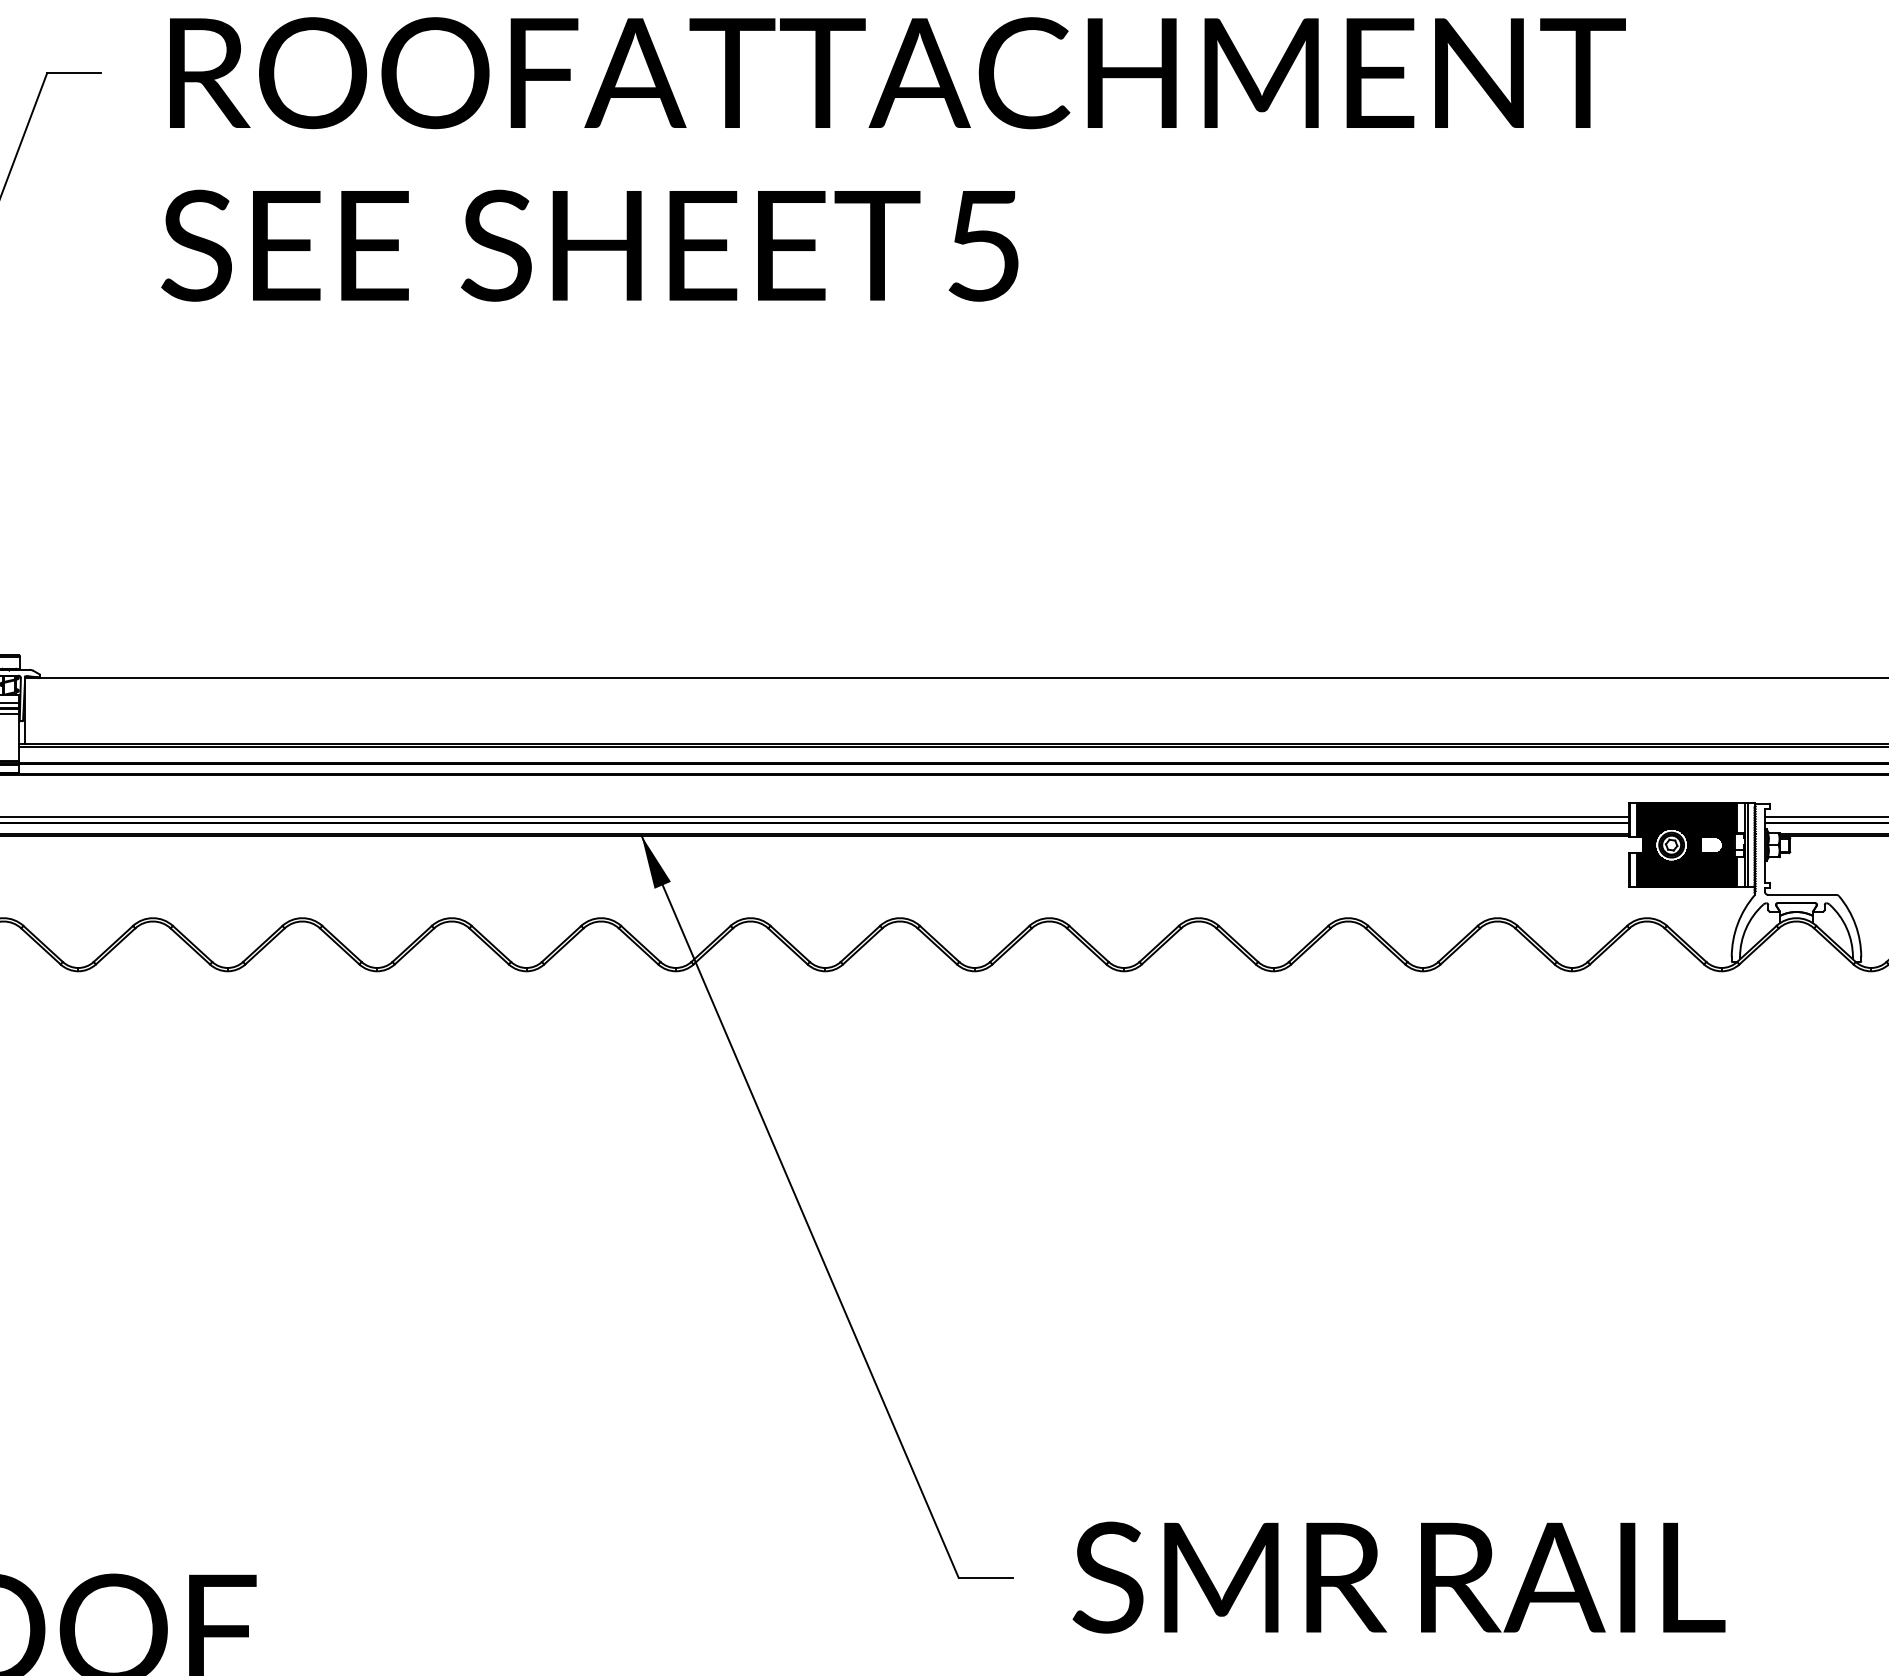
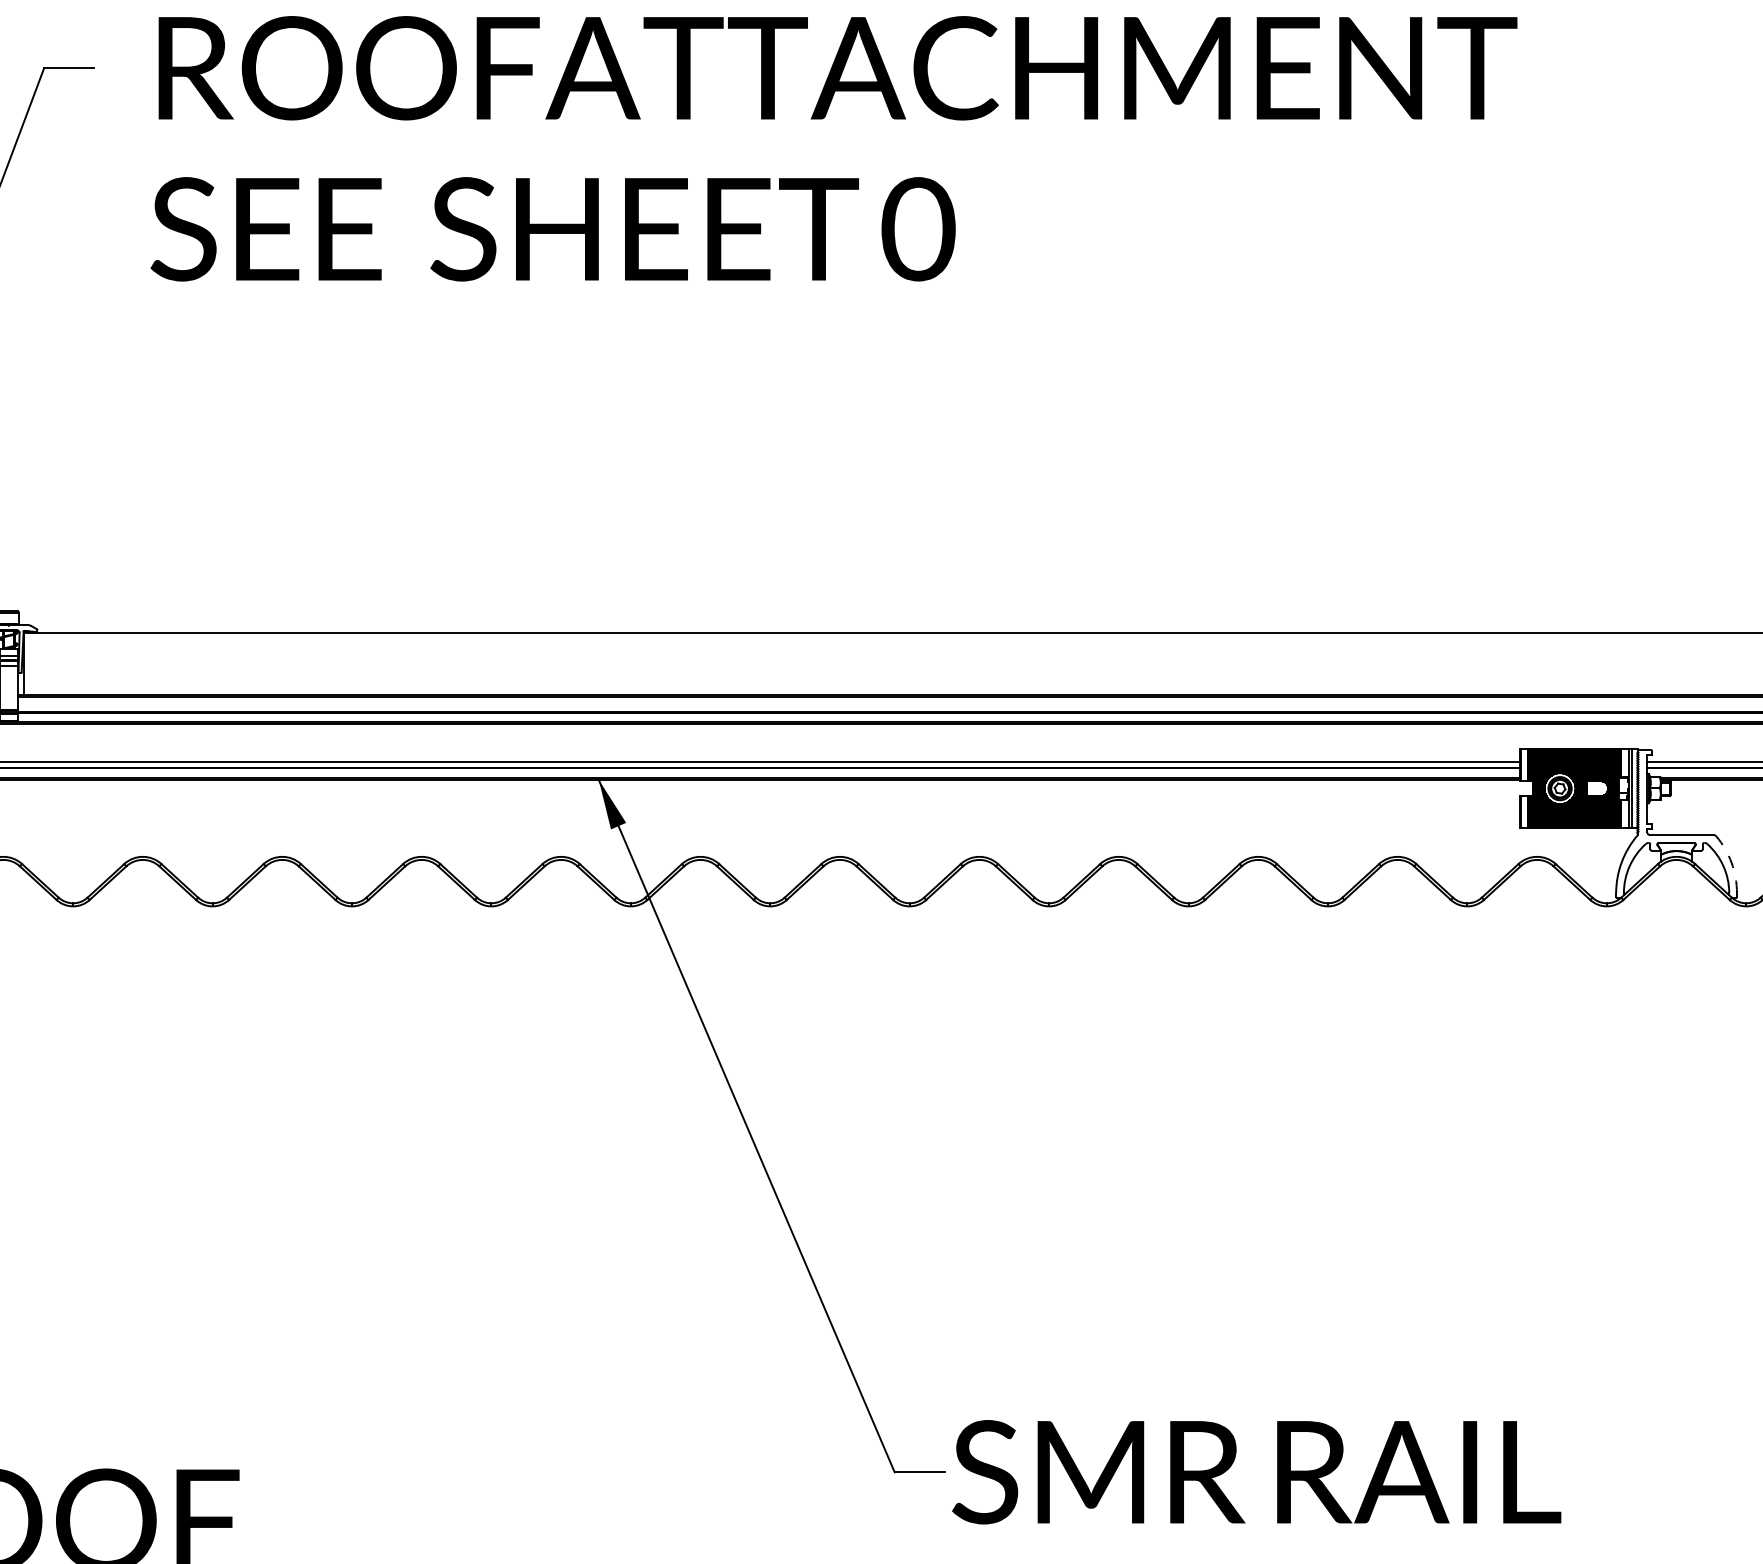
text: (984, 245) -> (918, 229), 5 -> 0
arc: (1855, 924) -> (1731, 862), solid -> dashed
text: (1398, 1577) -> (1256, 1472), moved

